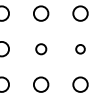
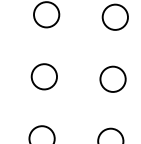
circle: (41, 49) -> (44, 77), size x1.43
circle: (80, 49) -> (112, 79), size x1.67

